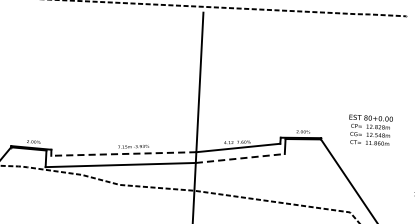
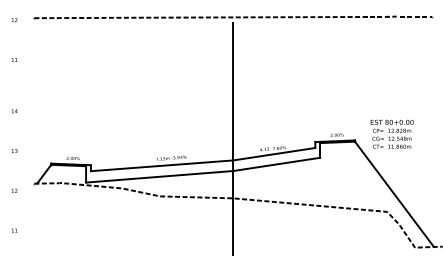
text: (369, 129) -> (391, 133), moved
line: (123, 153) -> (161, 165), dashed -> solid
line: (240, 158) -> (276, 164), dashed -> solid

